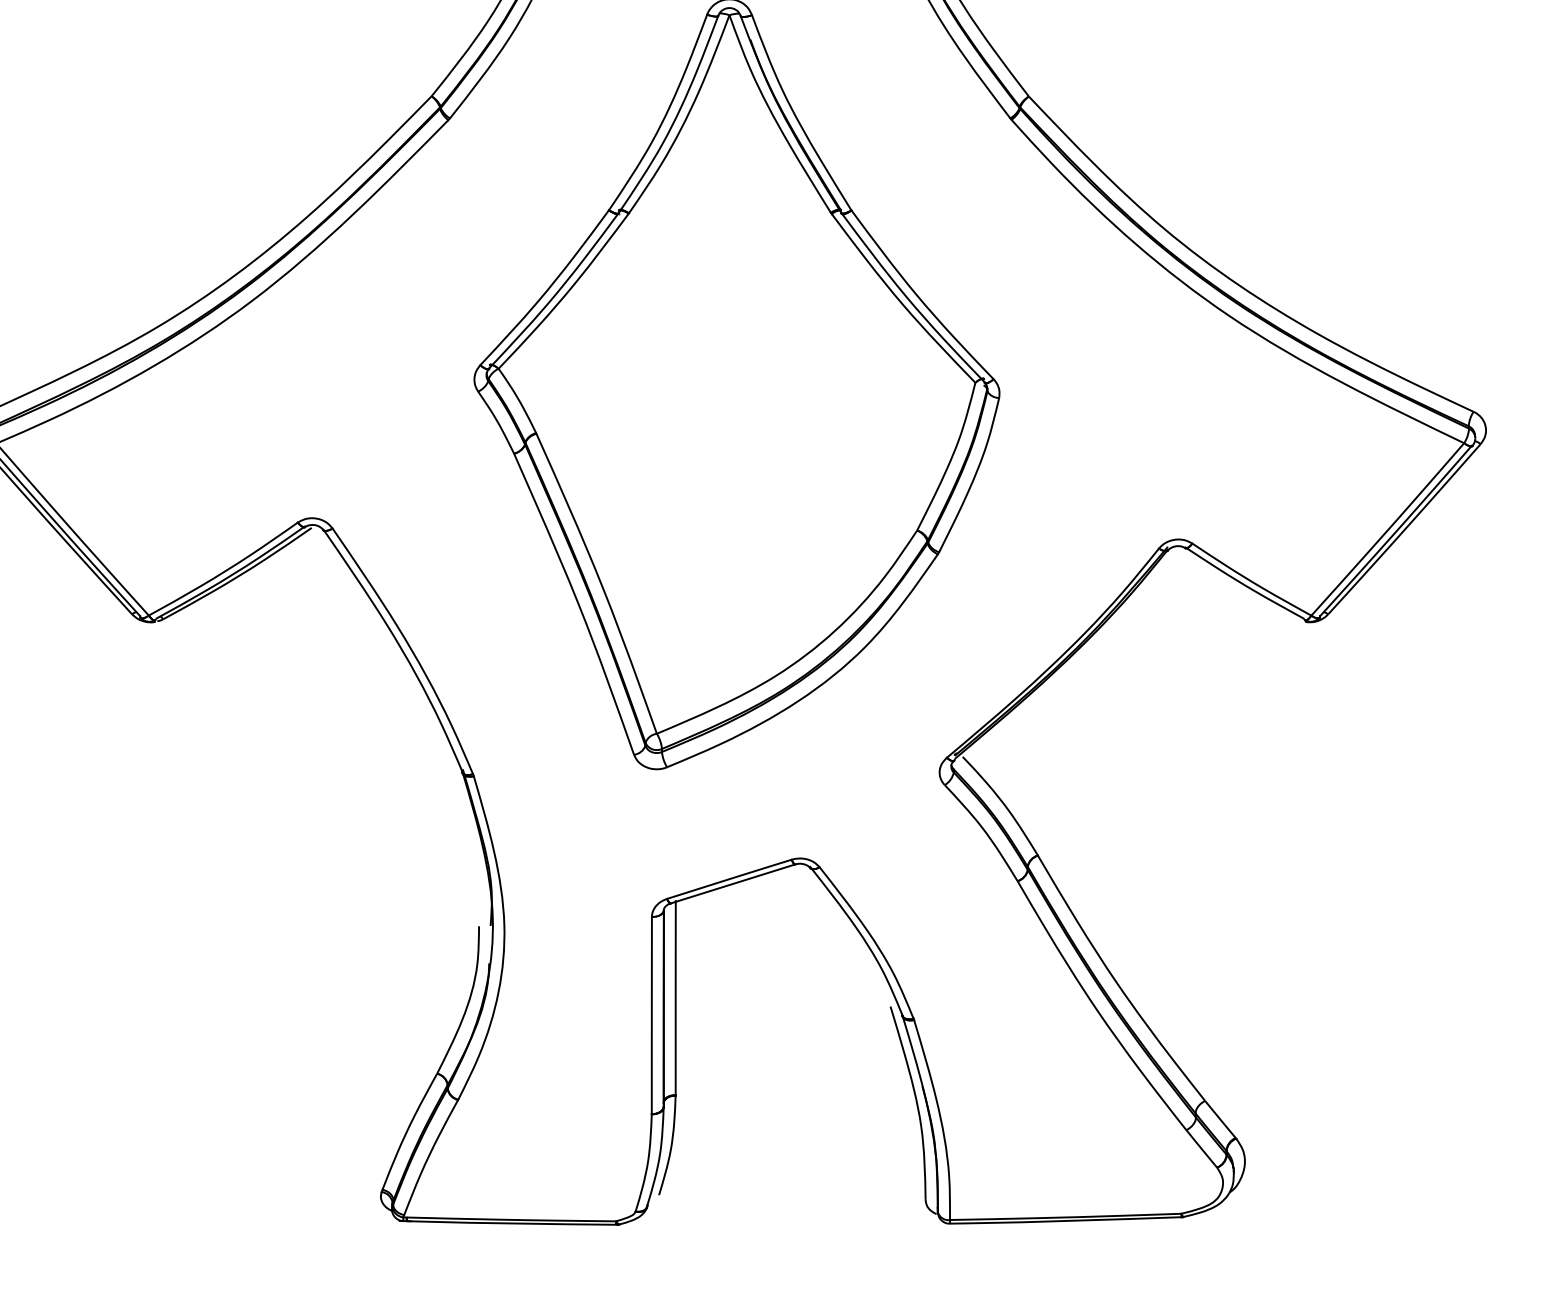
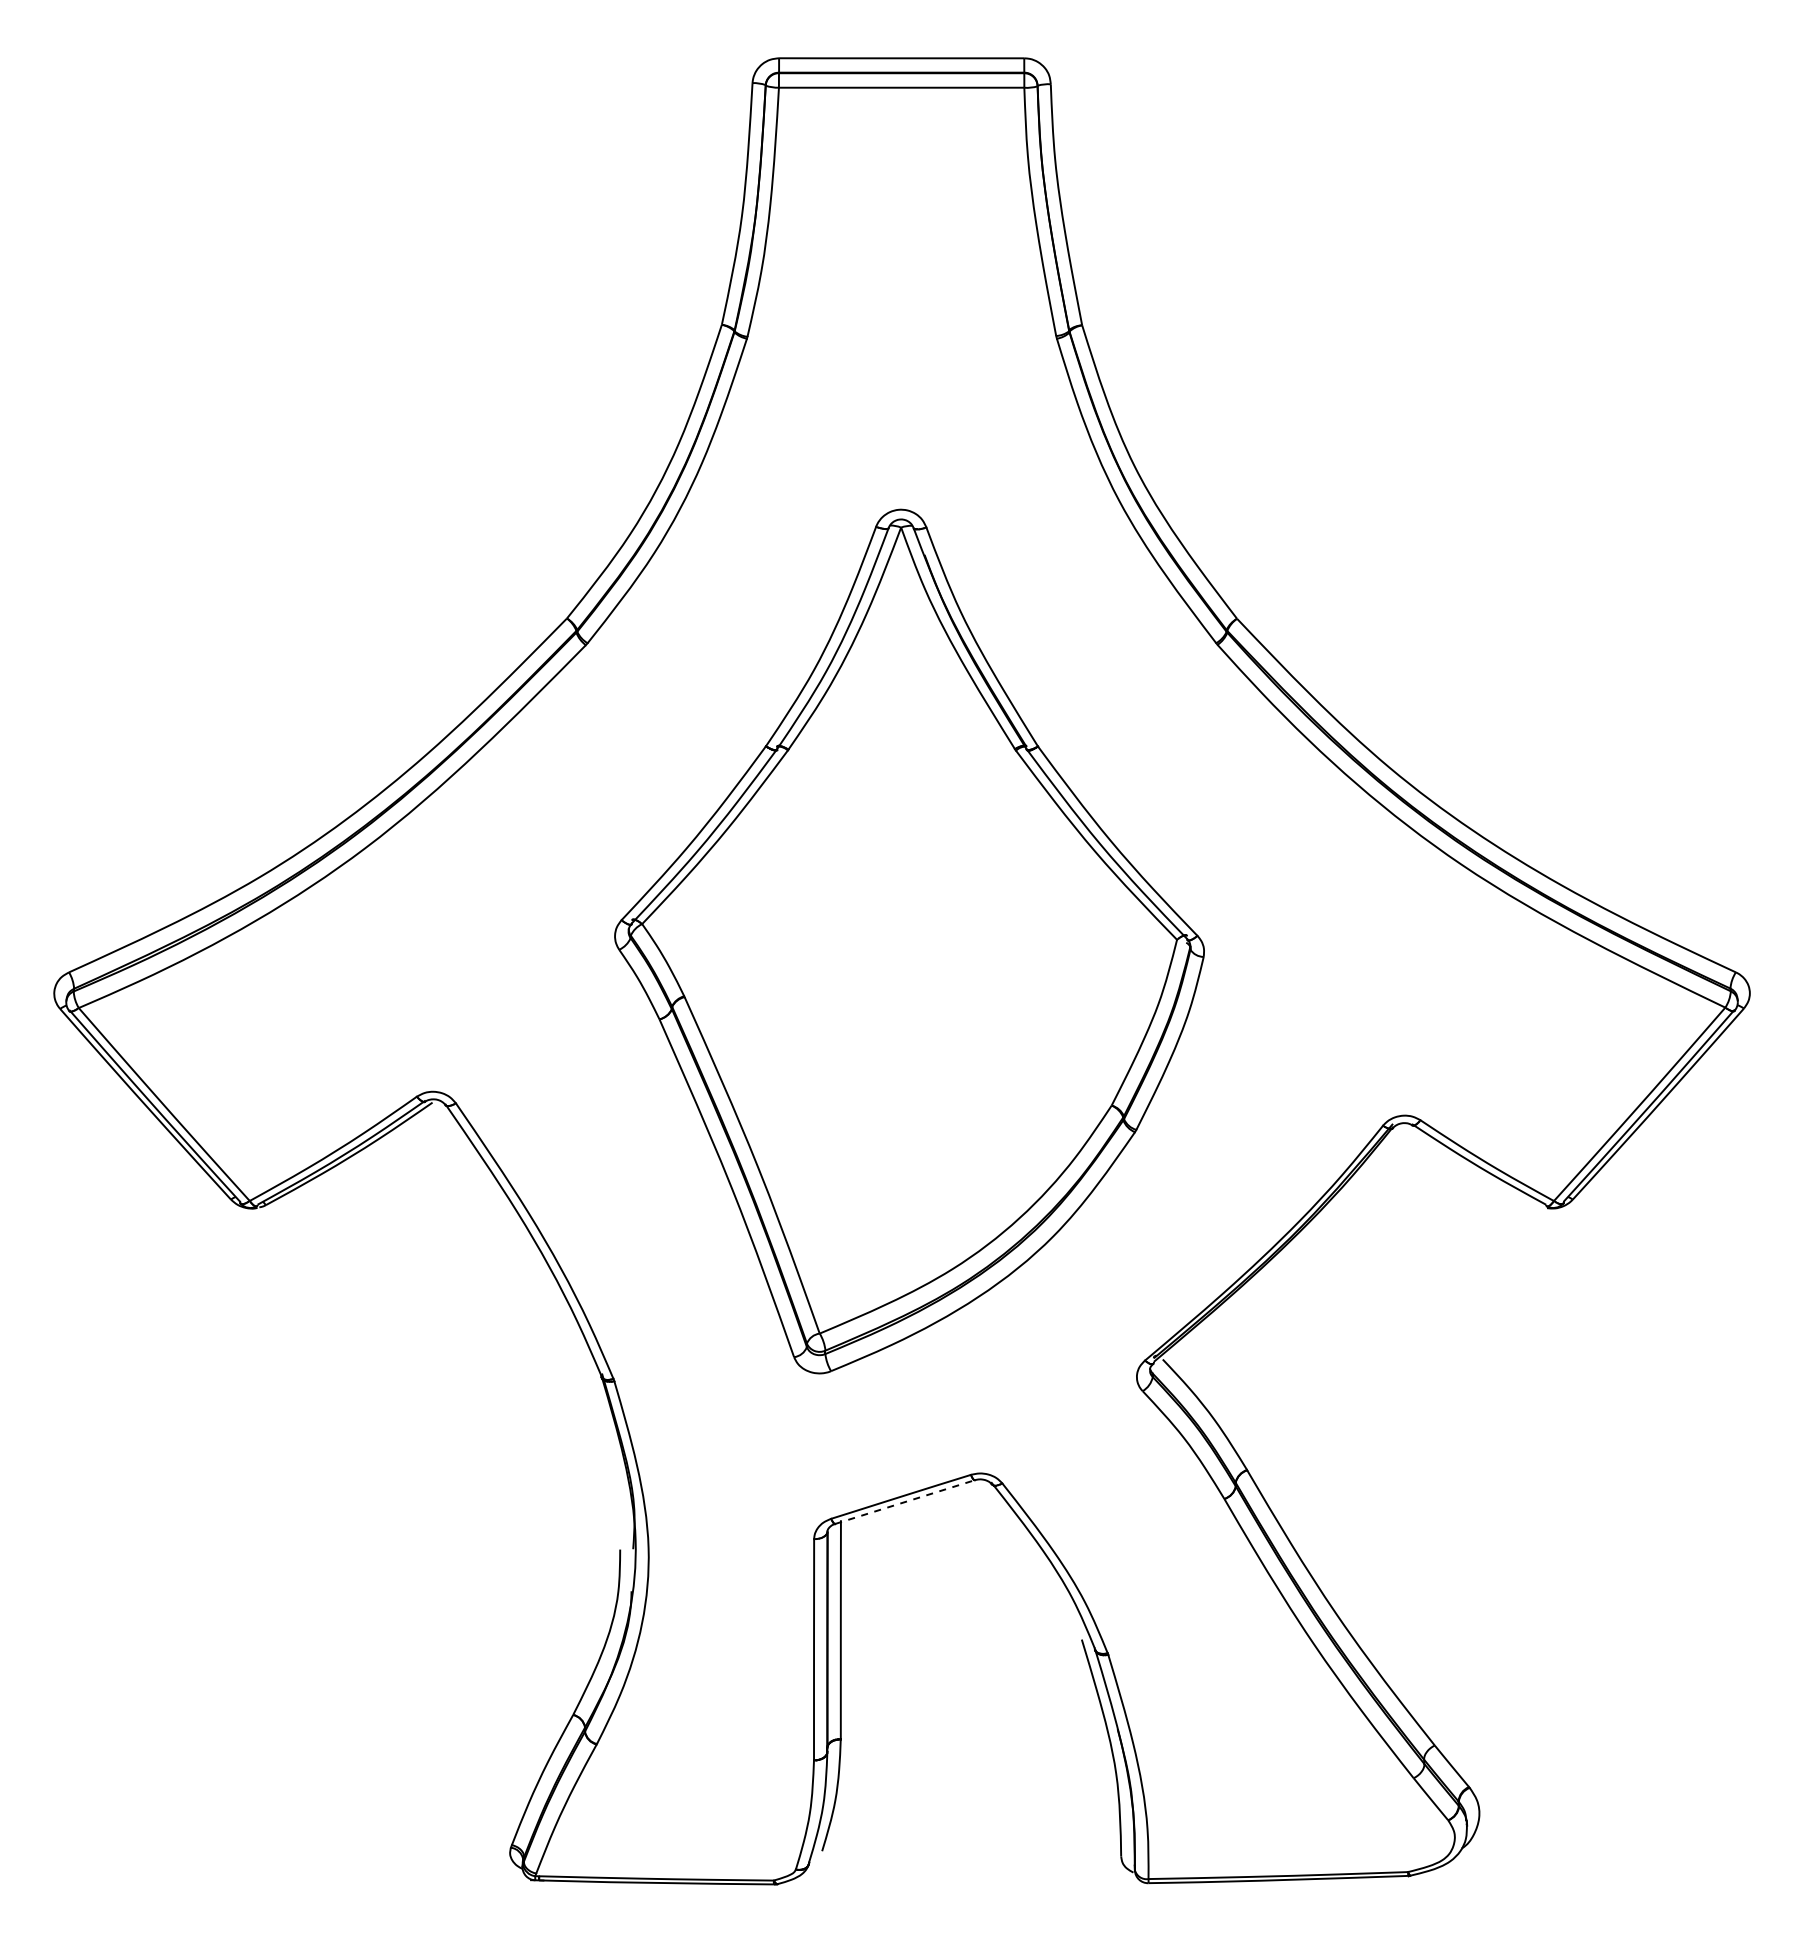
line: (733, 883) -> (905, 1501), solid -> dashed

